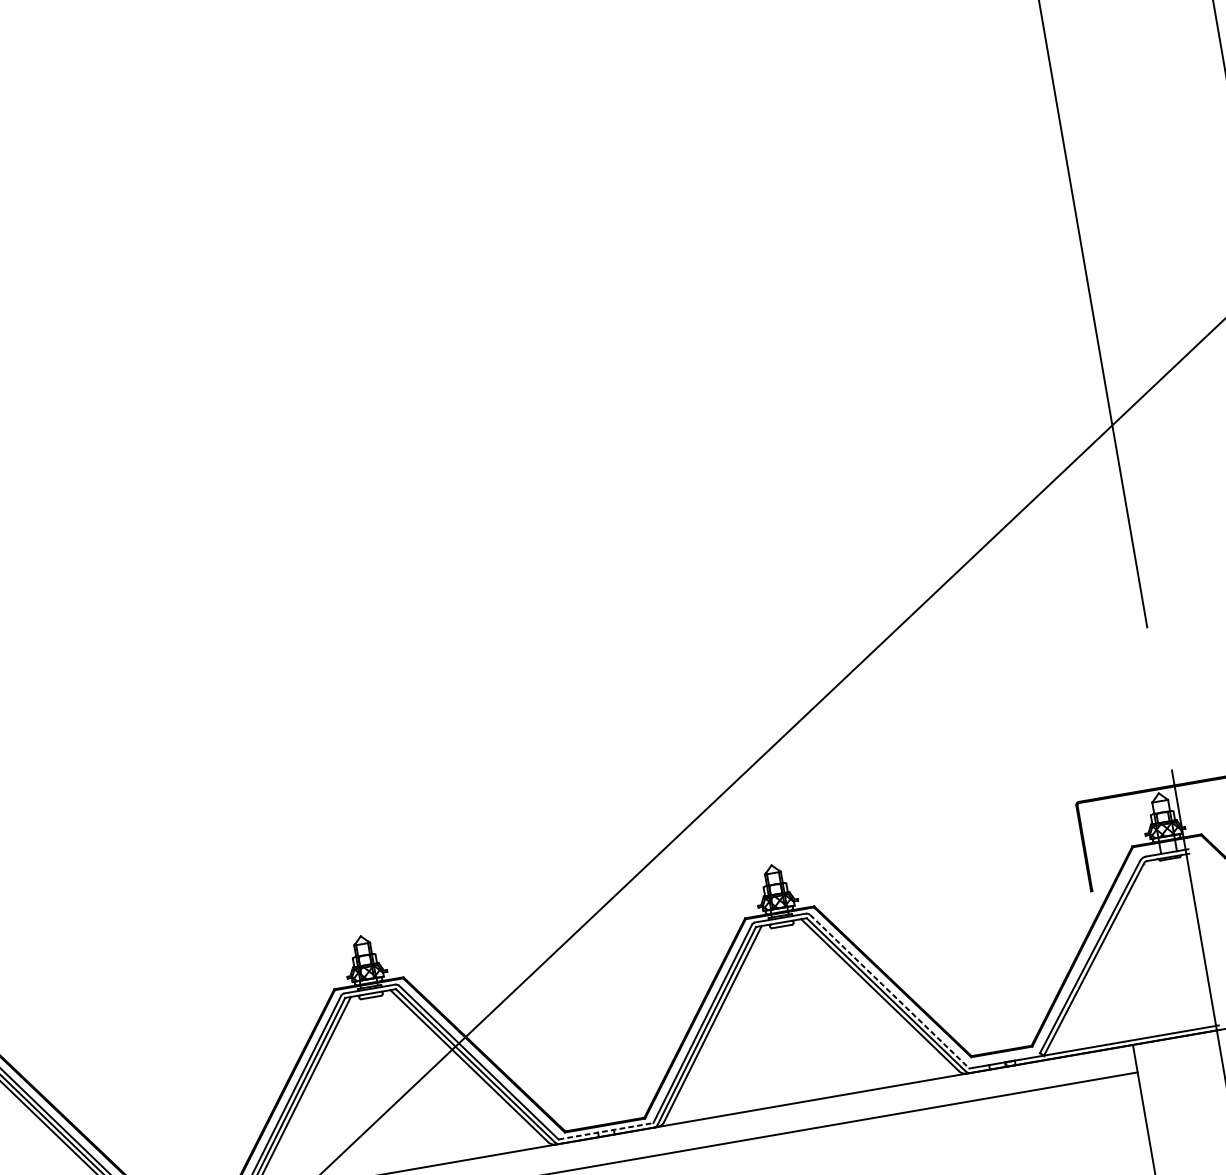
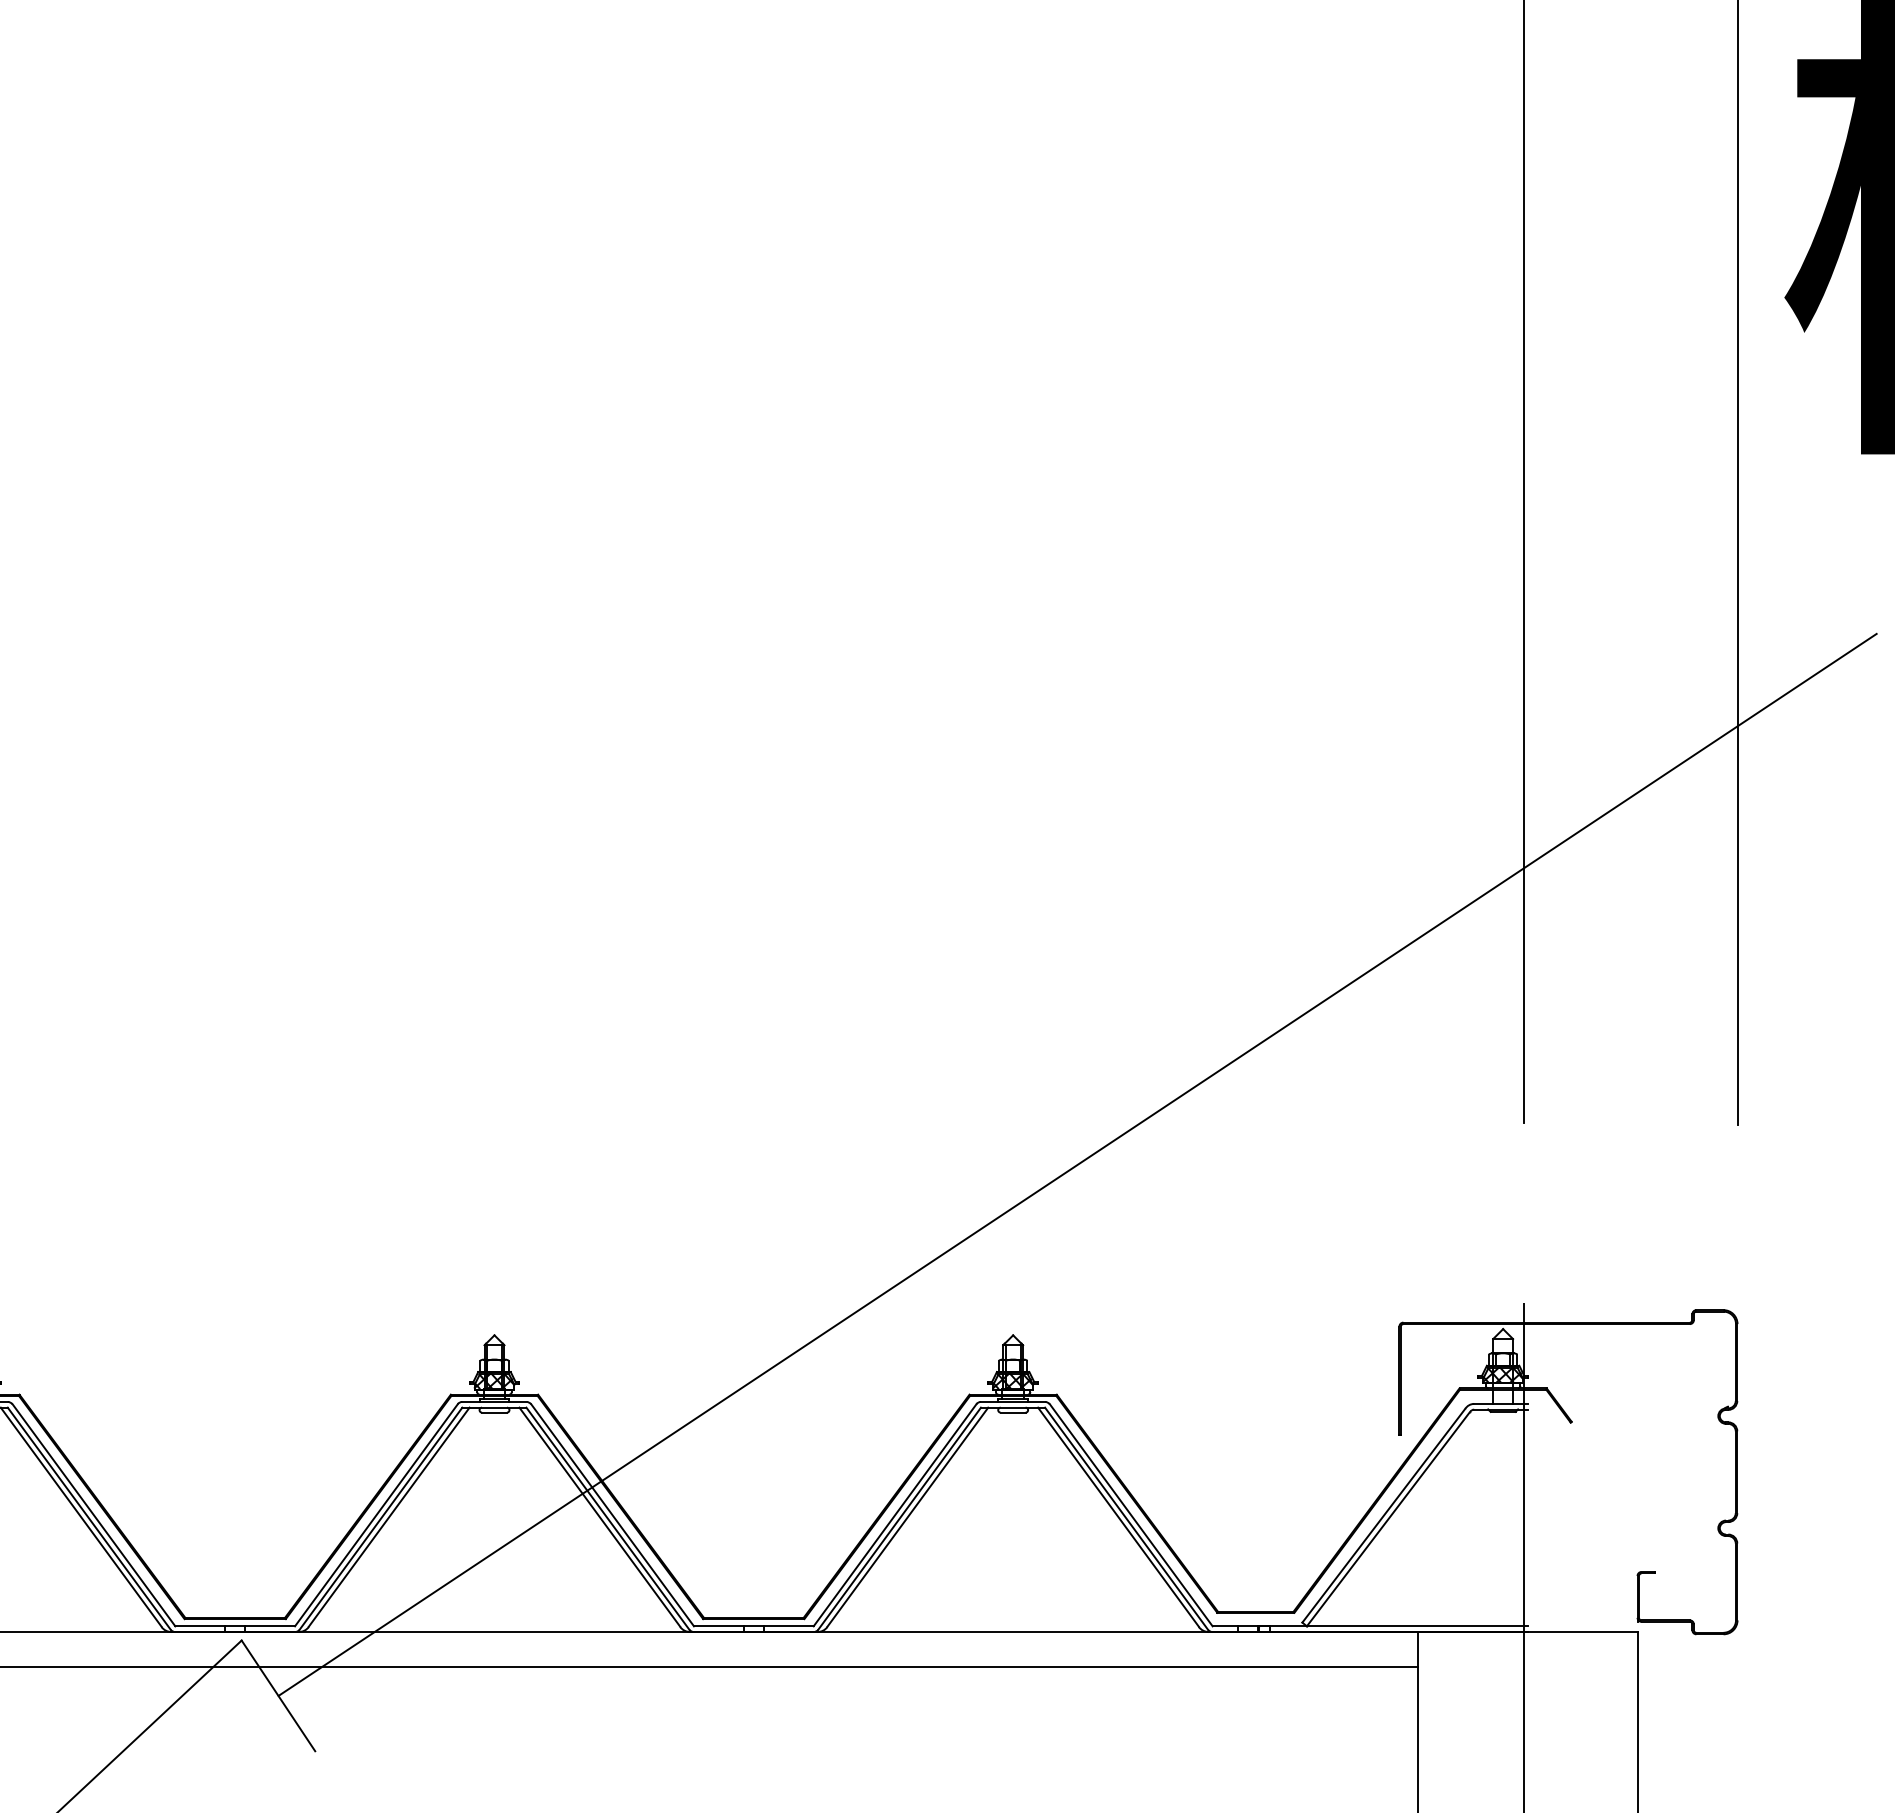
line: (889, 991) -> (1131, 1515), dashed -> solid
line: (605, 1131) -> (753, 1626), dashed -> solid

